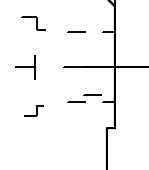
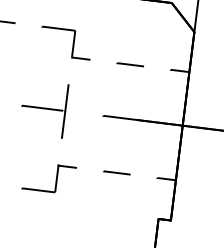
part: (33, 23) -> (65, 43), size x1.43
part: (24, 67) -> (42, 109), size x1.43
line: (92, 94) -> (142, 164), removed
part: (34, 110) -> (50, 177), size x1.67

